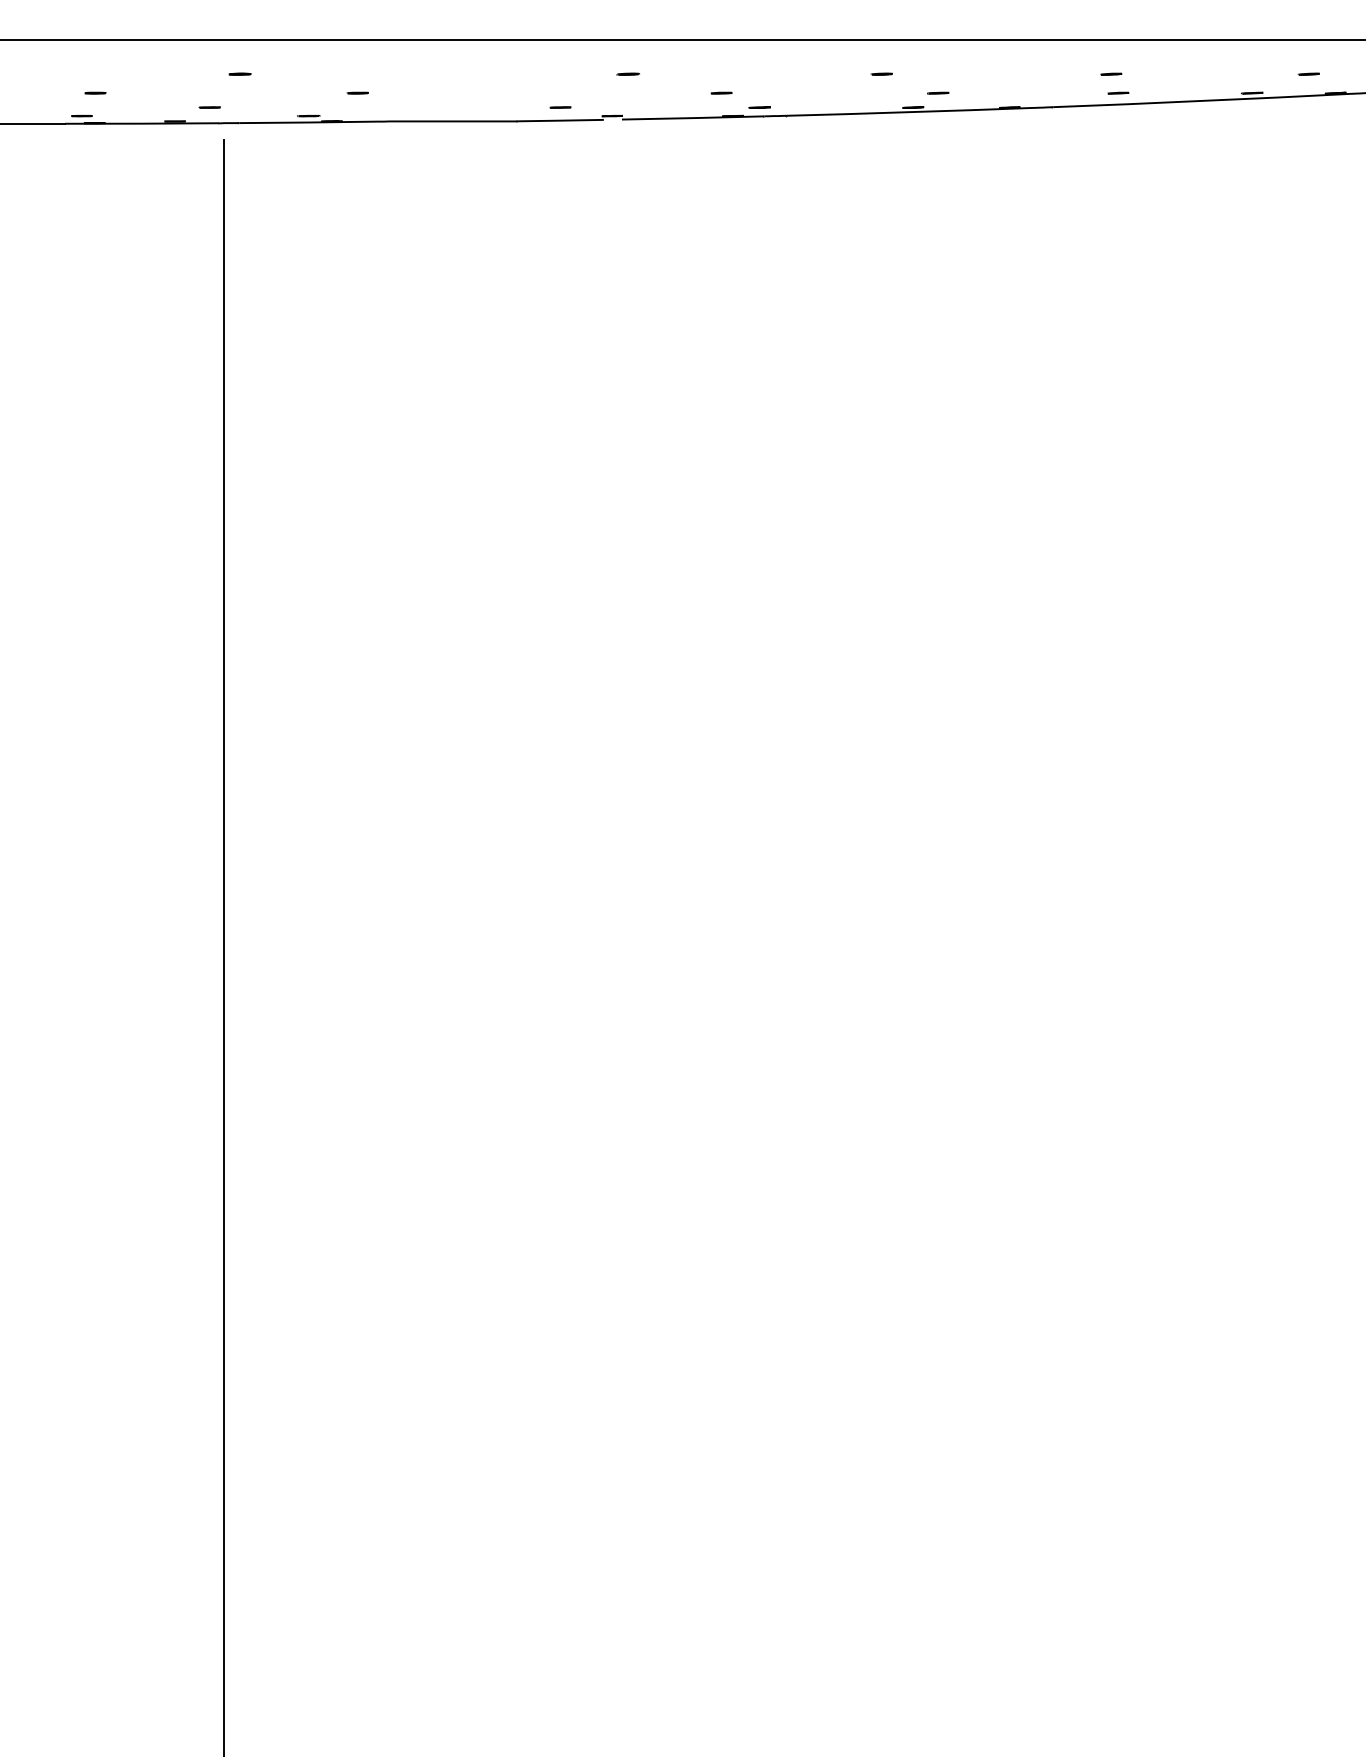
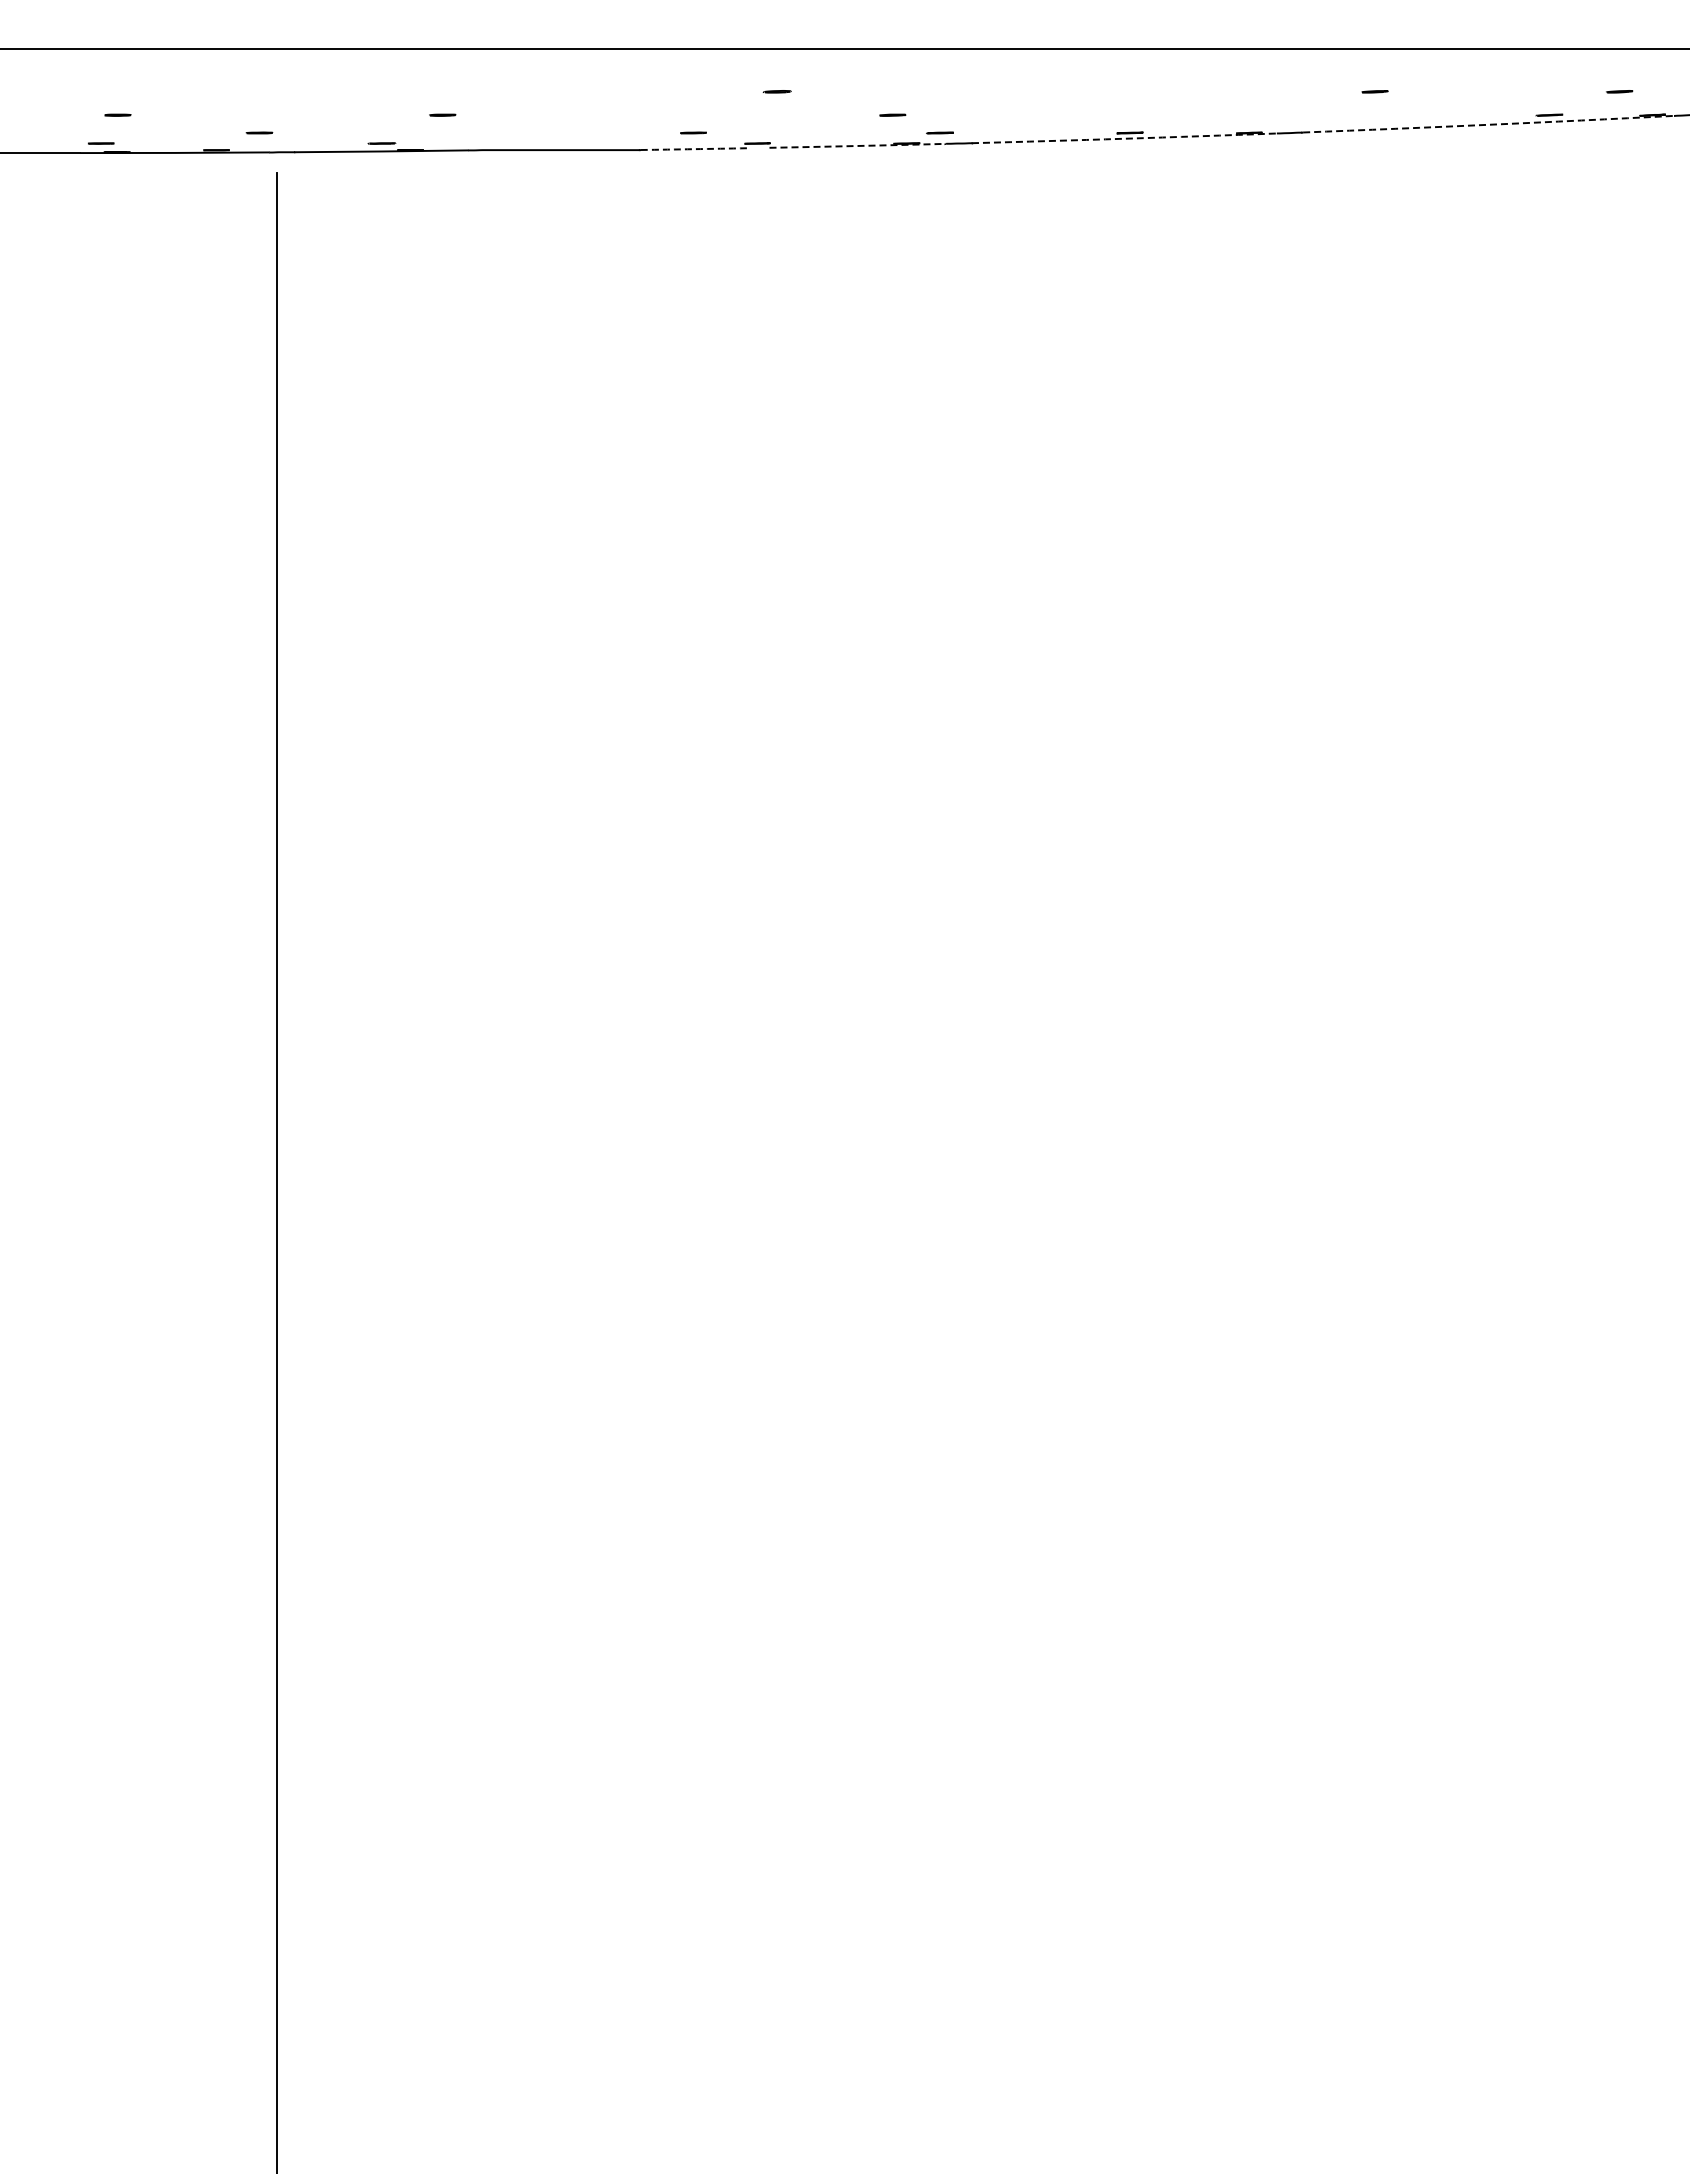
line: (239, 74) -> (296, 91), removed
line: (881, 74) -> (1090, 91), removed
line: (937, 92) -> (1160, 114), removed
line: (1118, 92) -> (1383, 114), removed
arc: (1203, 100) -> (1488, 124), solid -> dashed
arc: (908, 112) -> (1124, 138), solid -> dashed
arc: (693, 118) -> (857, 146), solid -> dashed
arc: (561, 120) -> (694, 149), solid -> dashed

